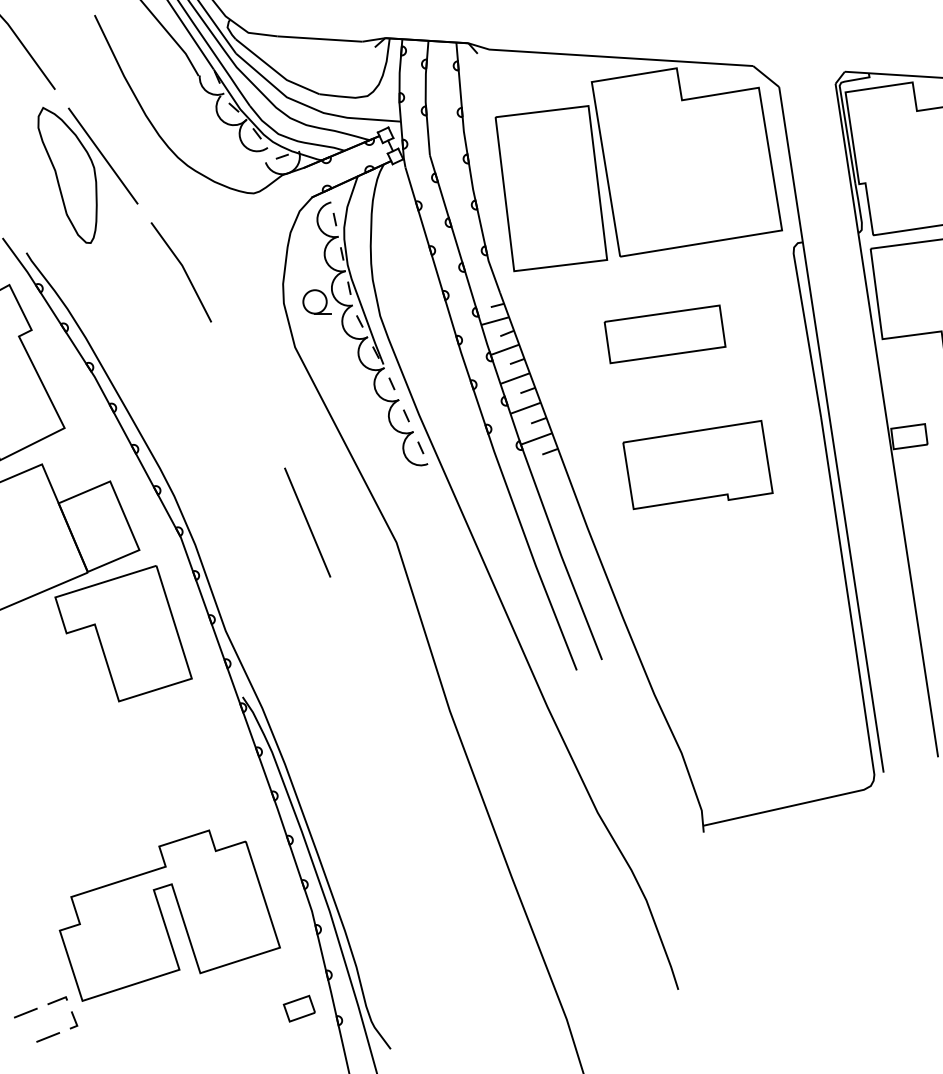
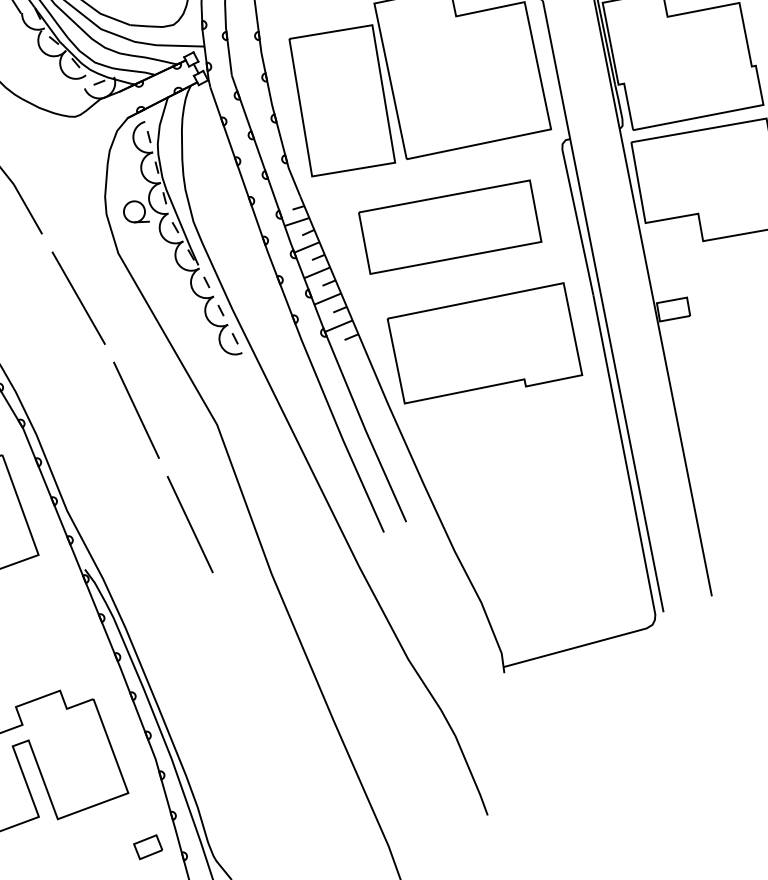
part: (664, 334) -> (449, 227), size x1.67
line: (248, 395) -> (78, 298), added
part: (697, 464) -> (484, 342), size x1.43
line: (361, 652) -> (189, 524), added

